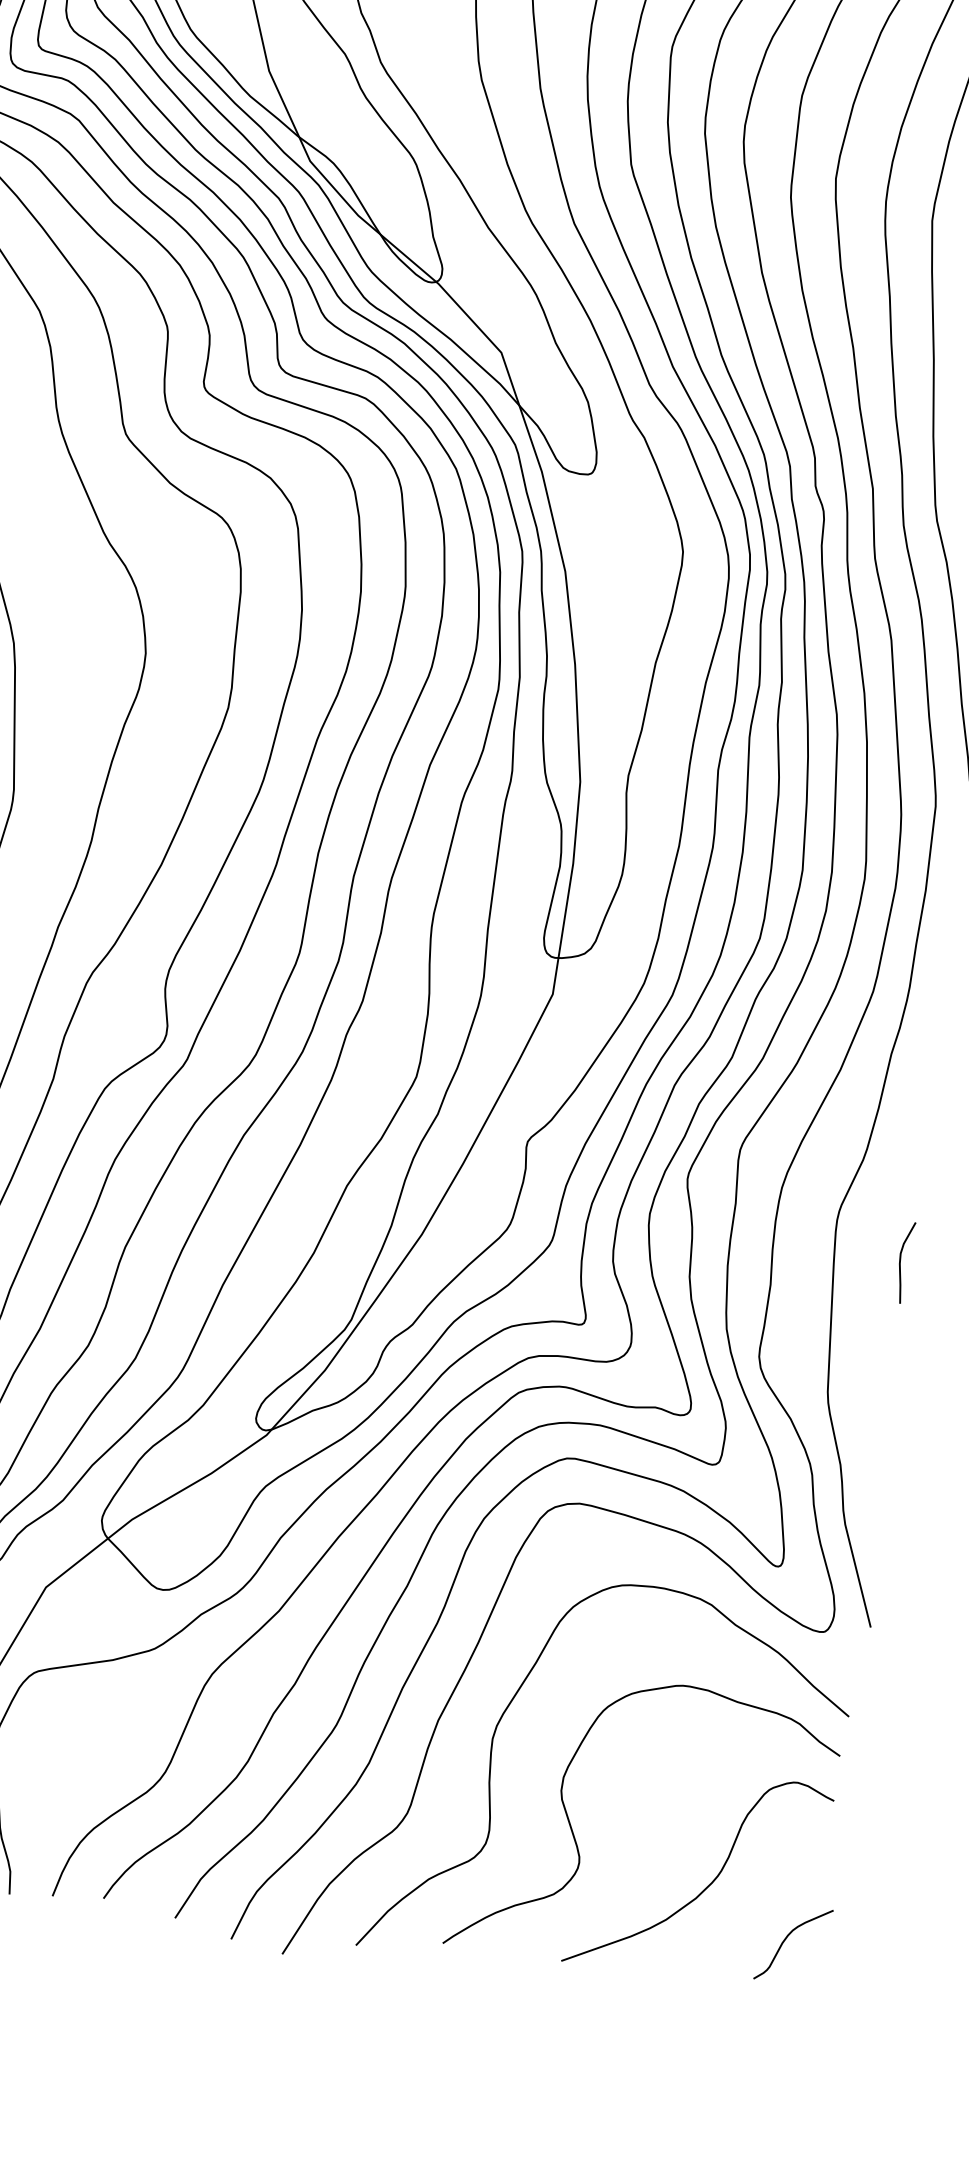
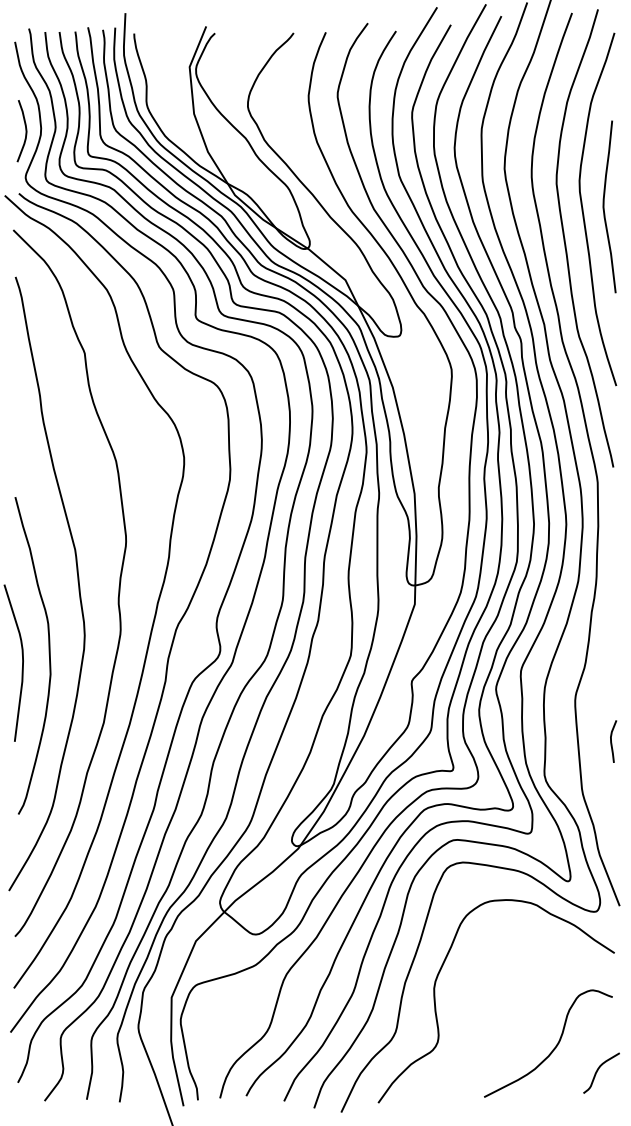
curve: (902, 1264) -> (612, 742), moved
curve: (576, 1836) -> (483, 1032), removed

